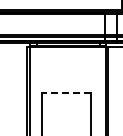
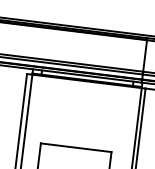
line: (65, 92) -> (75, 147), dashed -> solid

